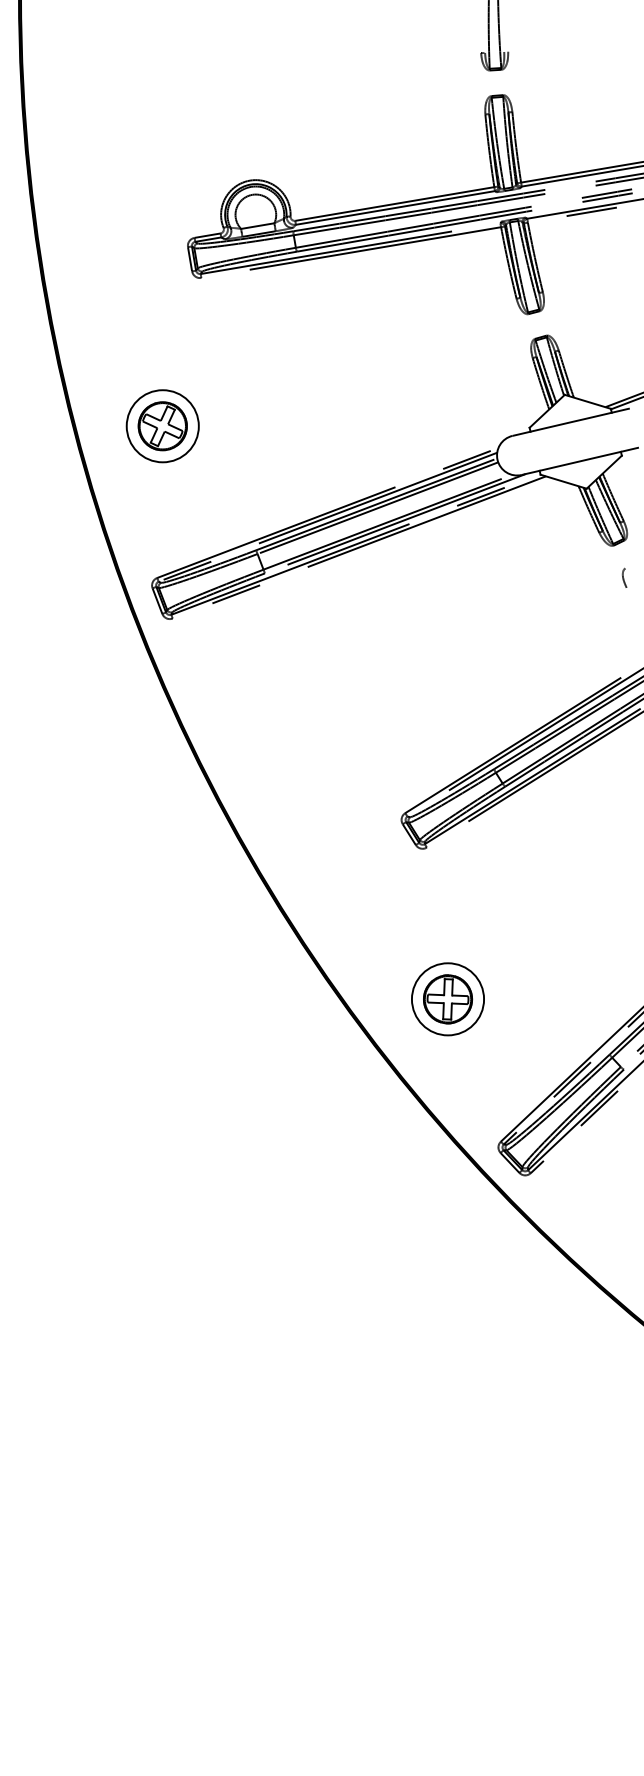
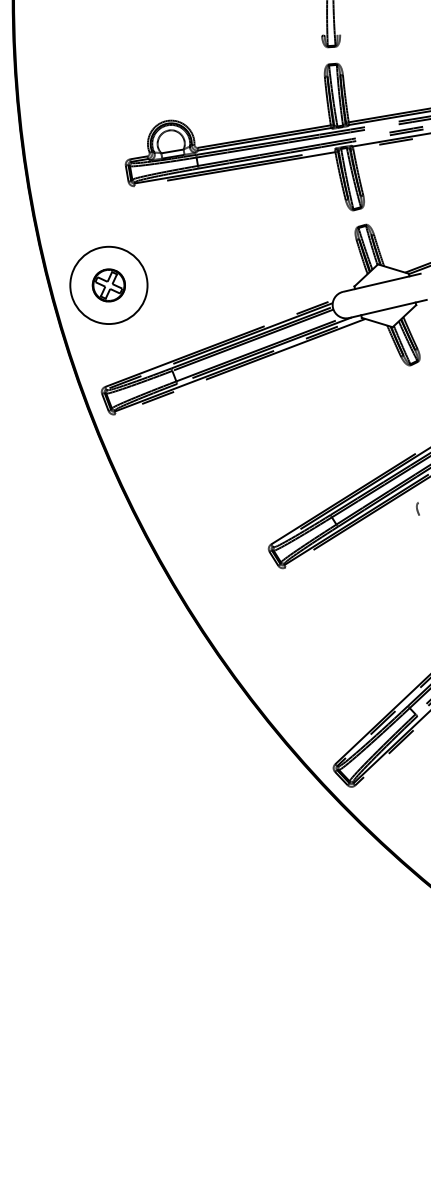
circle: (162, 426) -> (108, 285), size x1.6
curve: (623, 577) -> (417, 508), moved
part: (447, 998) -> (299, 668), removed

